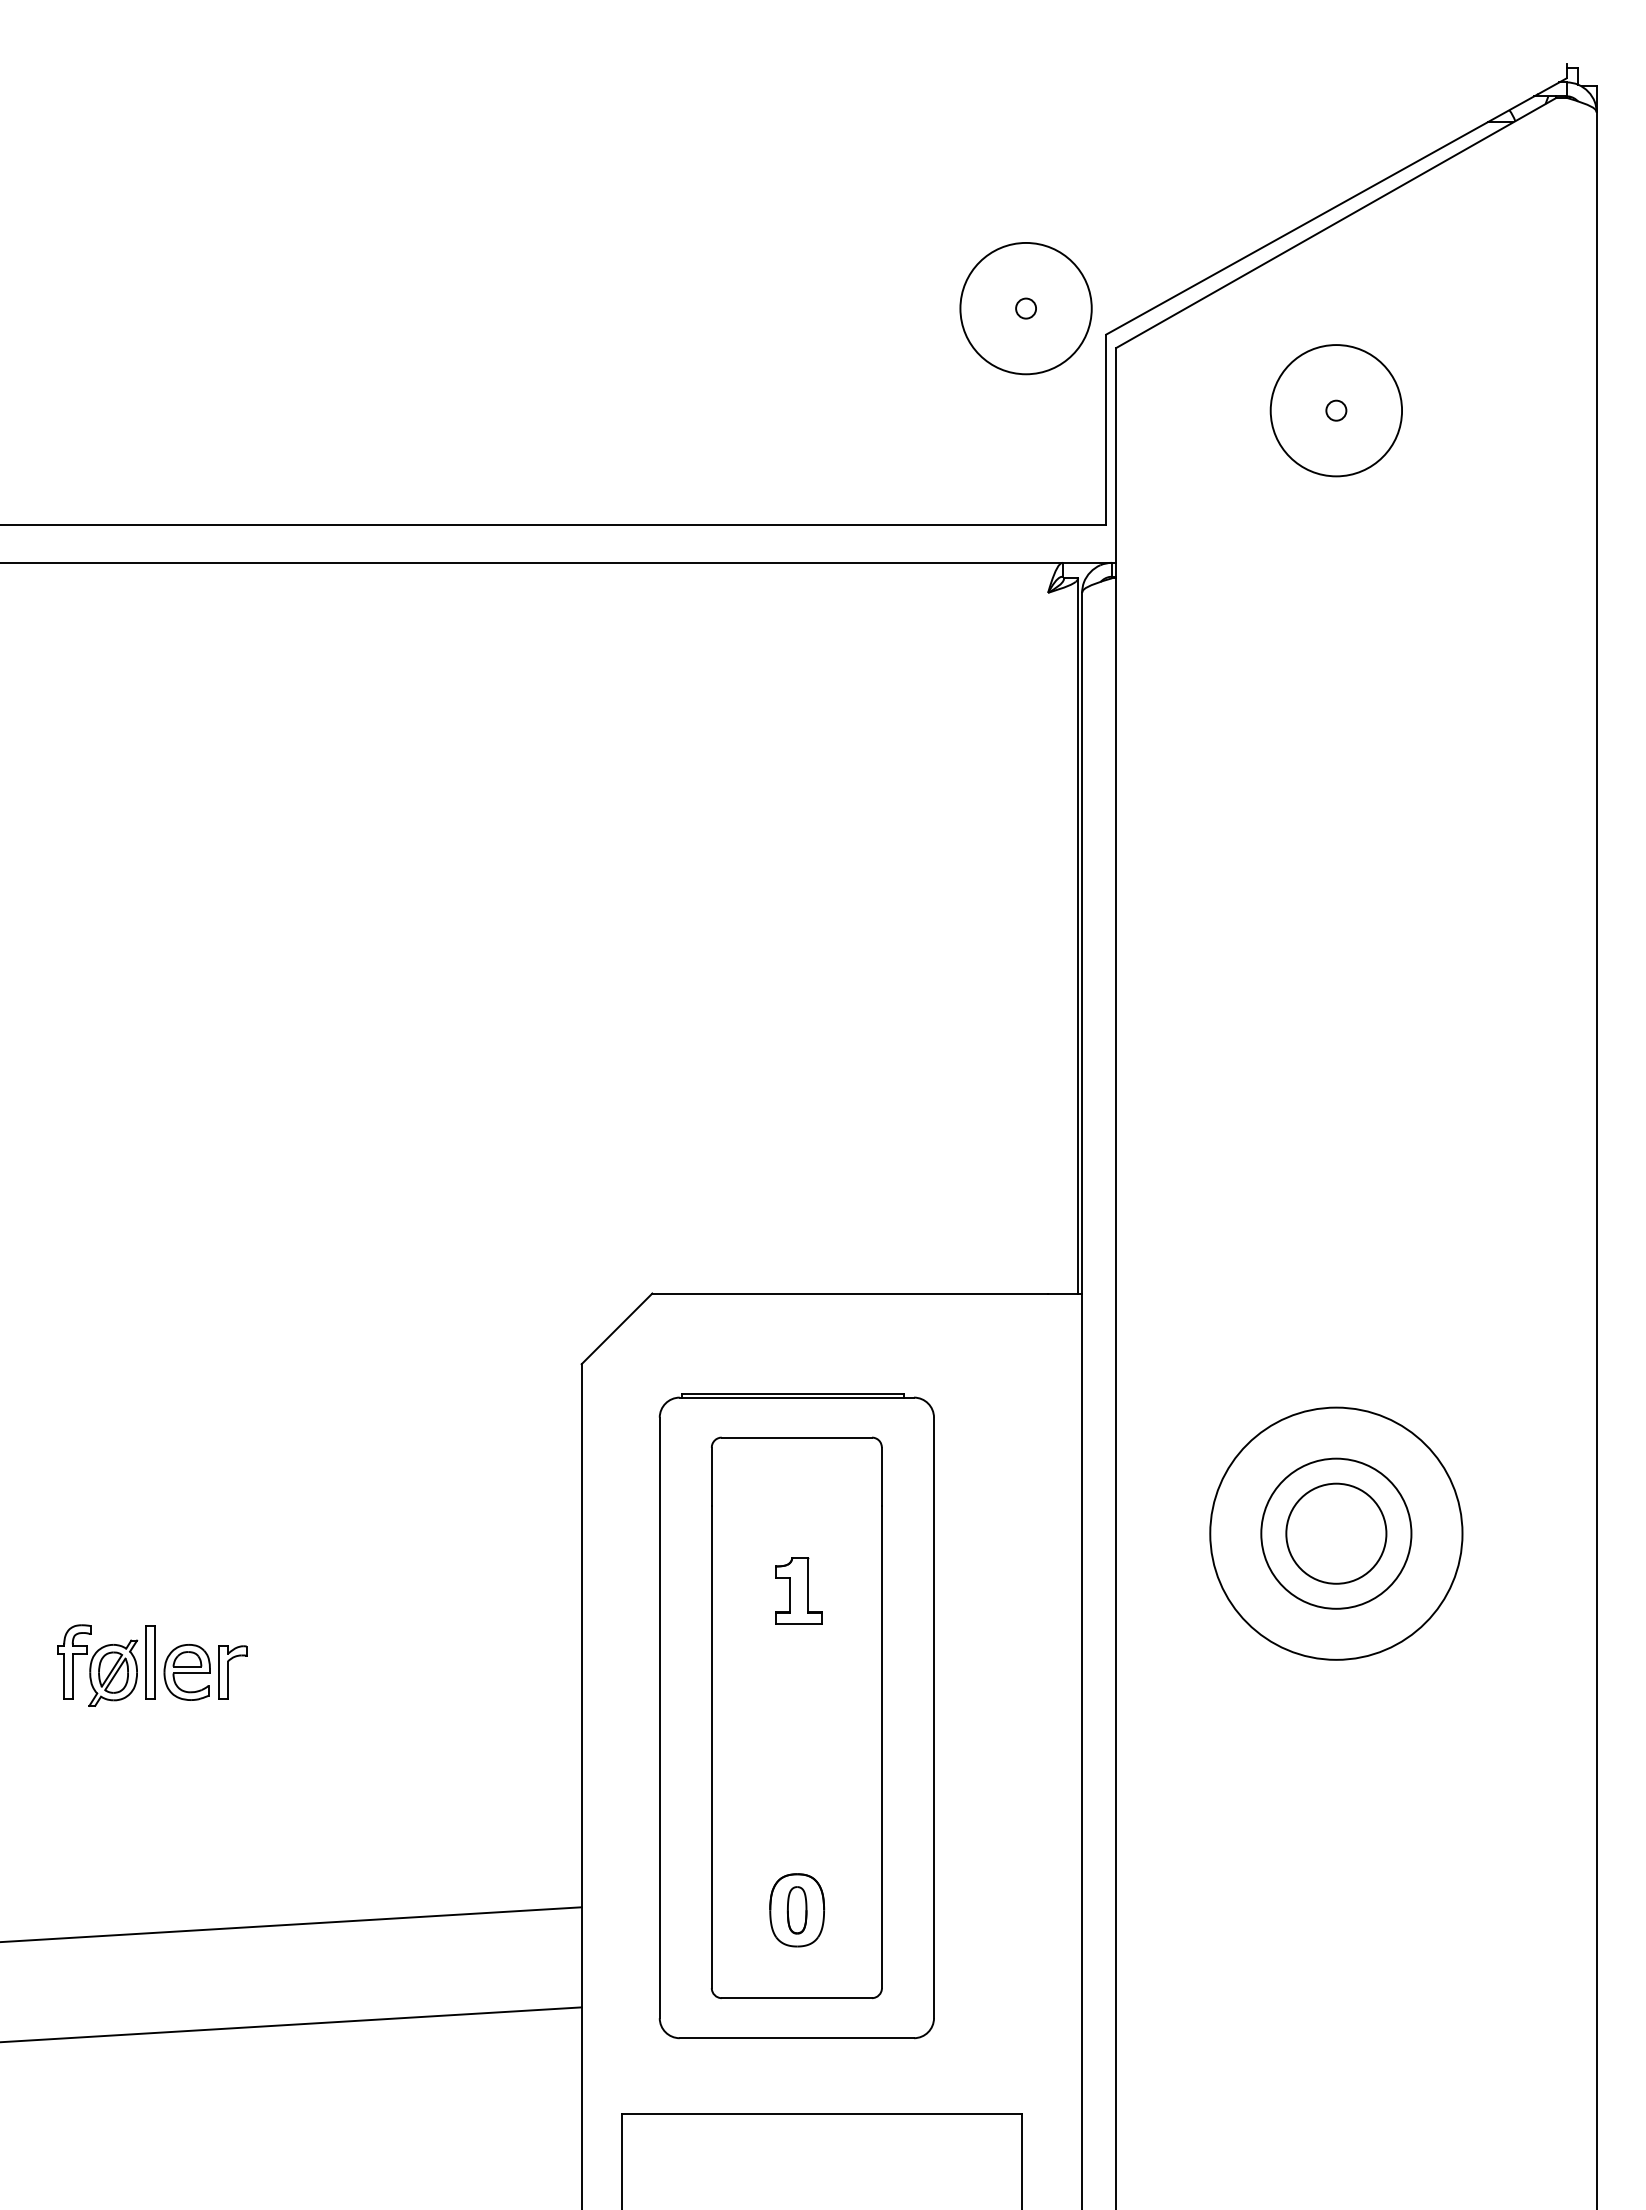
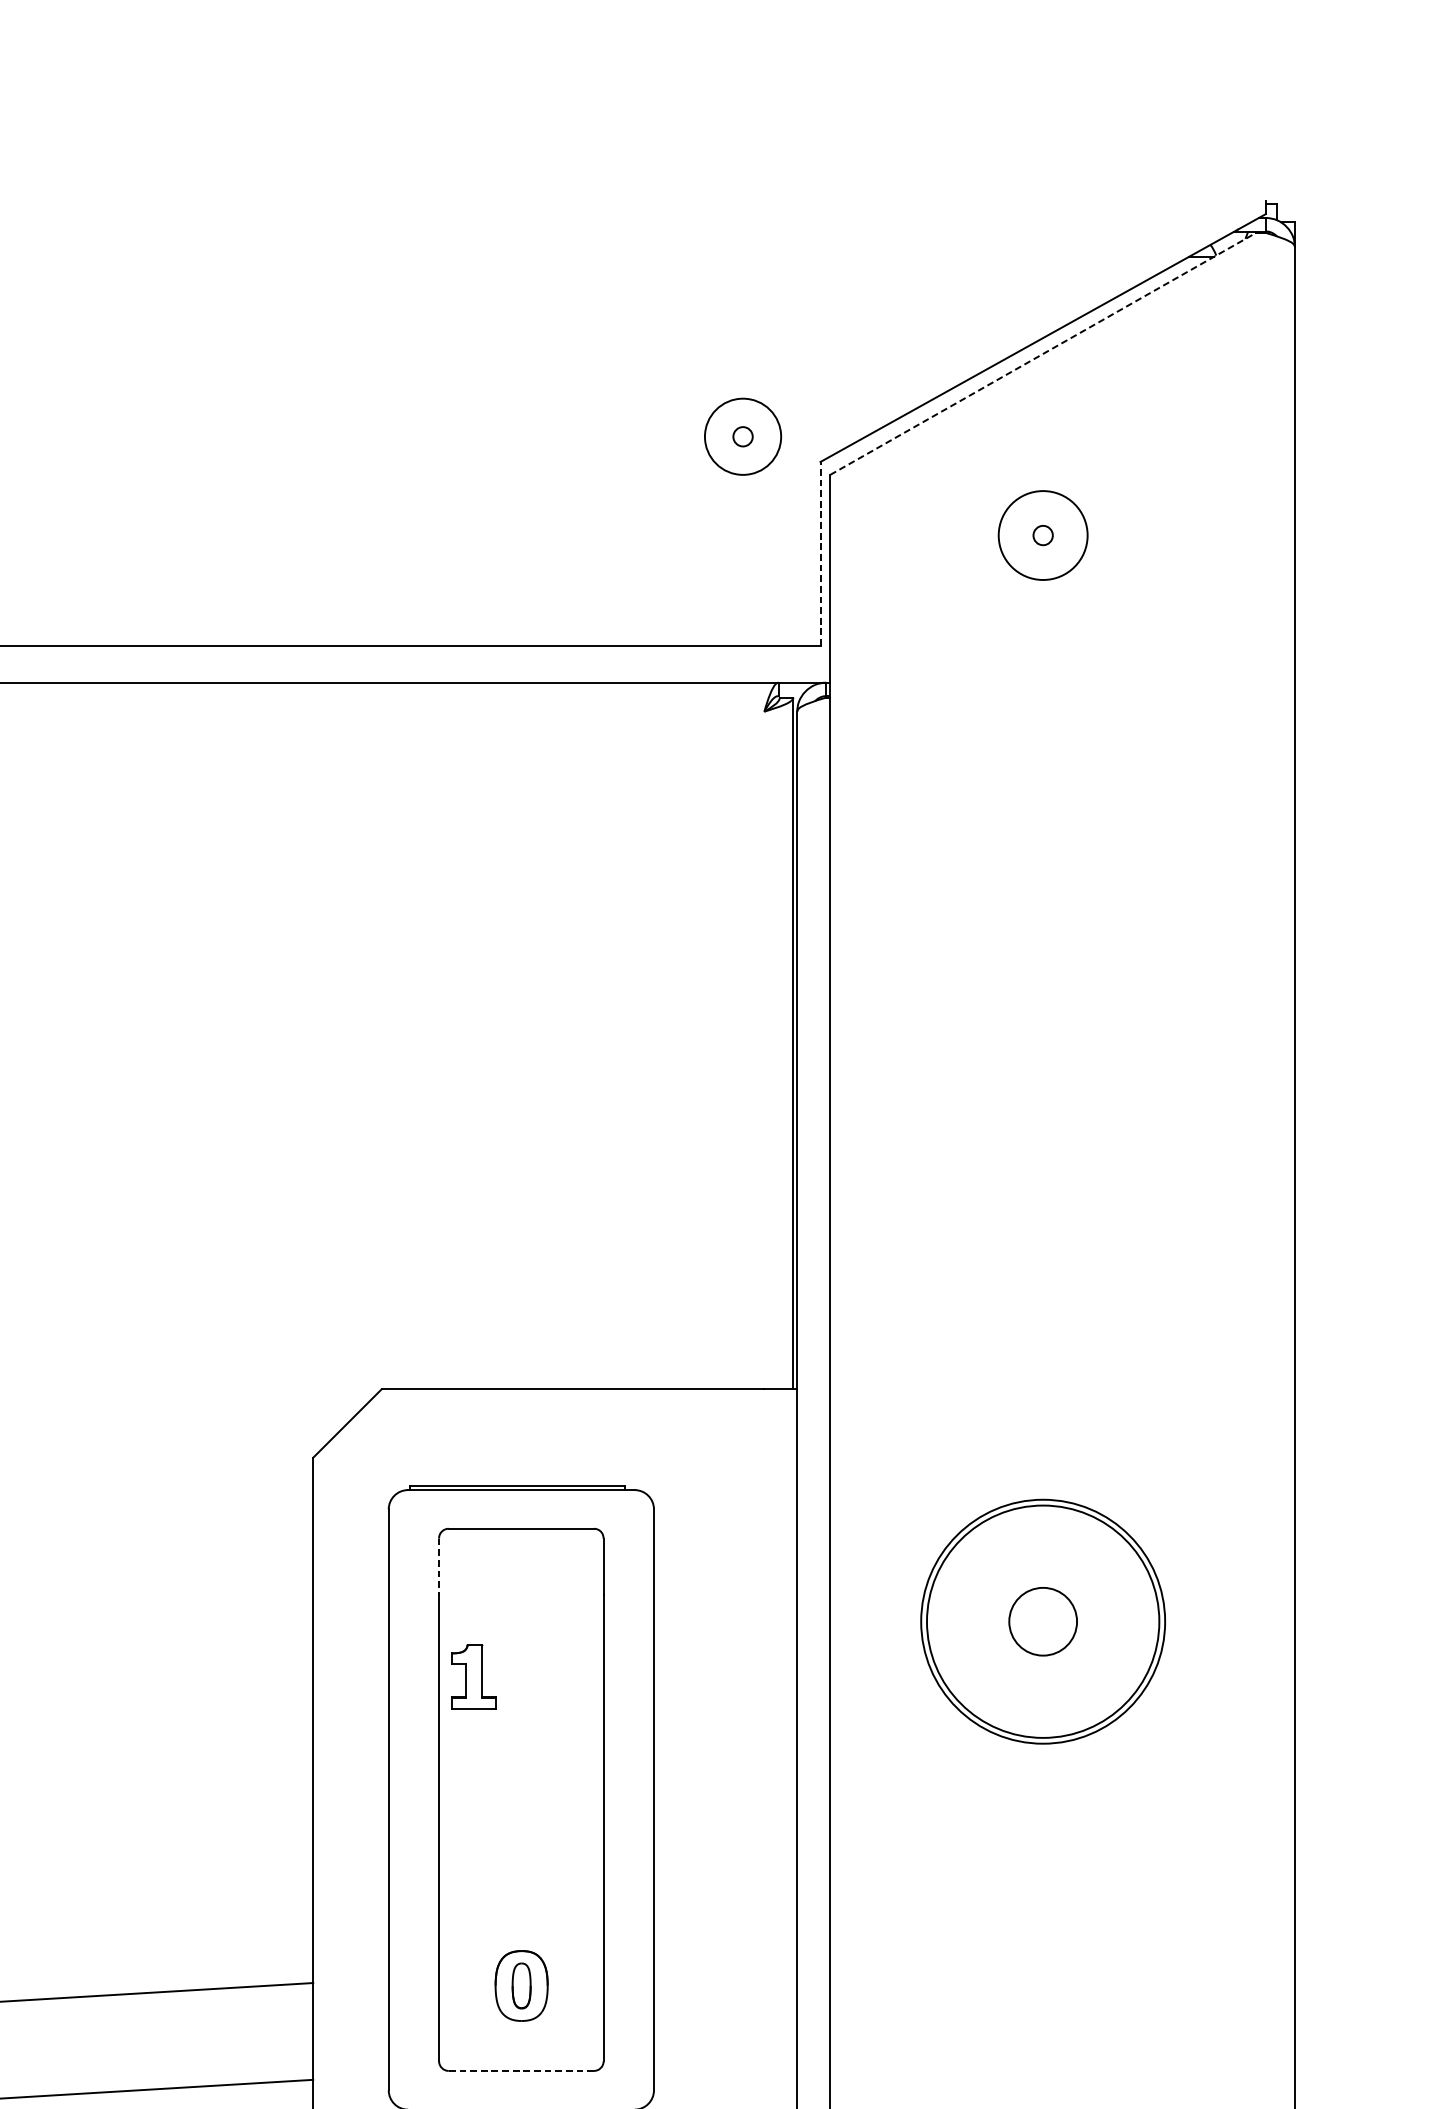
line: (1336, 222) -> (1043, 353), solid -> dashed
circle: (1025, 308) -> (742, 436), size x0.6
circle: (1336, 410) -> (1043, 535), size x0.7
line: (1106, 429) -> (820, 553), solid -> dashed
line: (711, 1477) -> (438, 1567), solid -> dashed
circle: (1336, 1533) -> (1043, 1621), size x0.7
circle: (1336, 1533) -> (1043, 1621), size x1.6
part: (798, 1590) -> (473, 1676), moved
line: (796, 1998) -> (520, 2071), solid -> dashed

